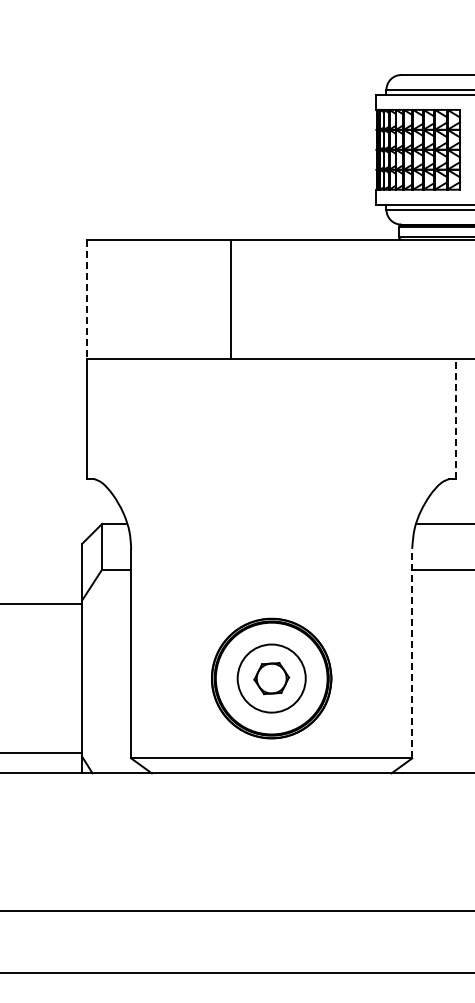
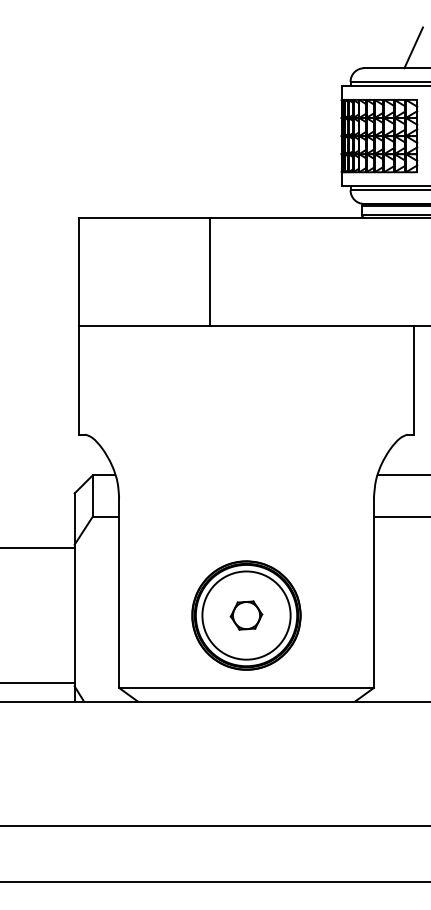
line: (455, 52) -> (413, 47), added
line: (87, 299) -> (79, 271), dashed -> solid
line: (456, 419) -> (414, 380), dashed -> solid
line: (412, 653) -> (374, 592), dashed -> solid
circle: (271, 678) -> (246, 615), size x1.43

